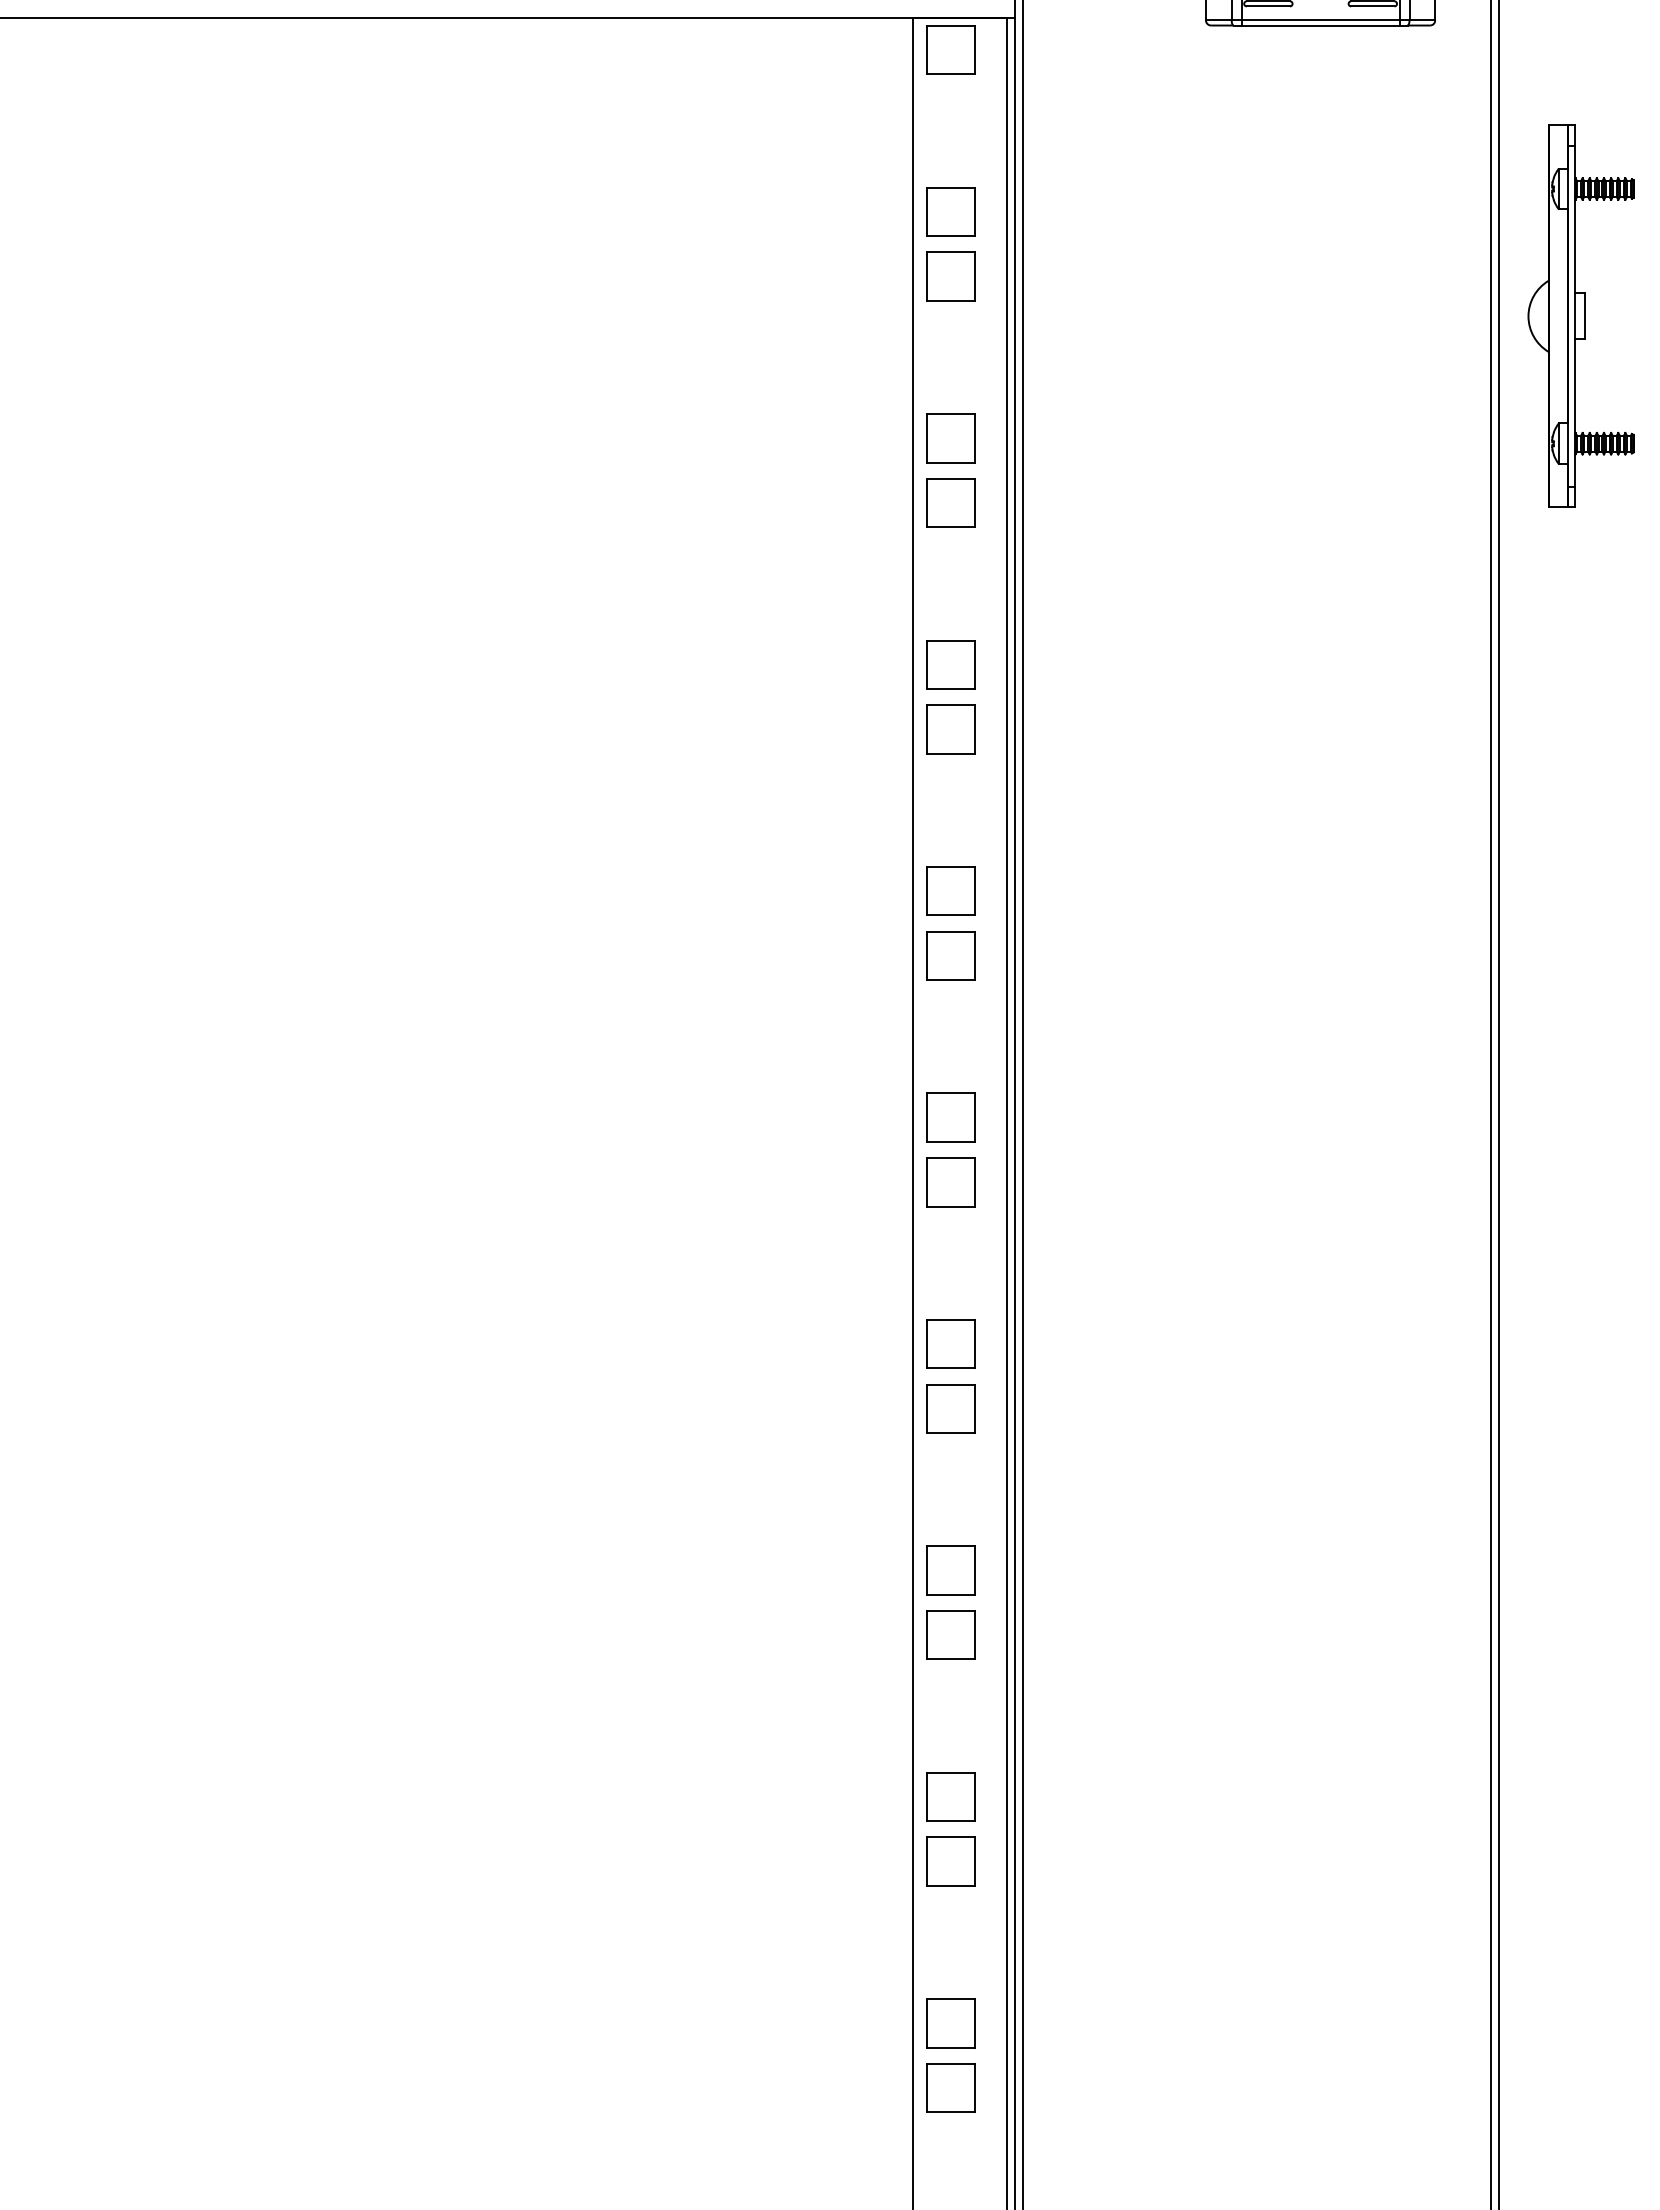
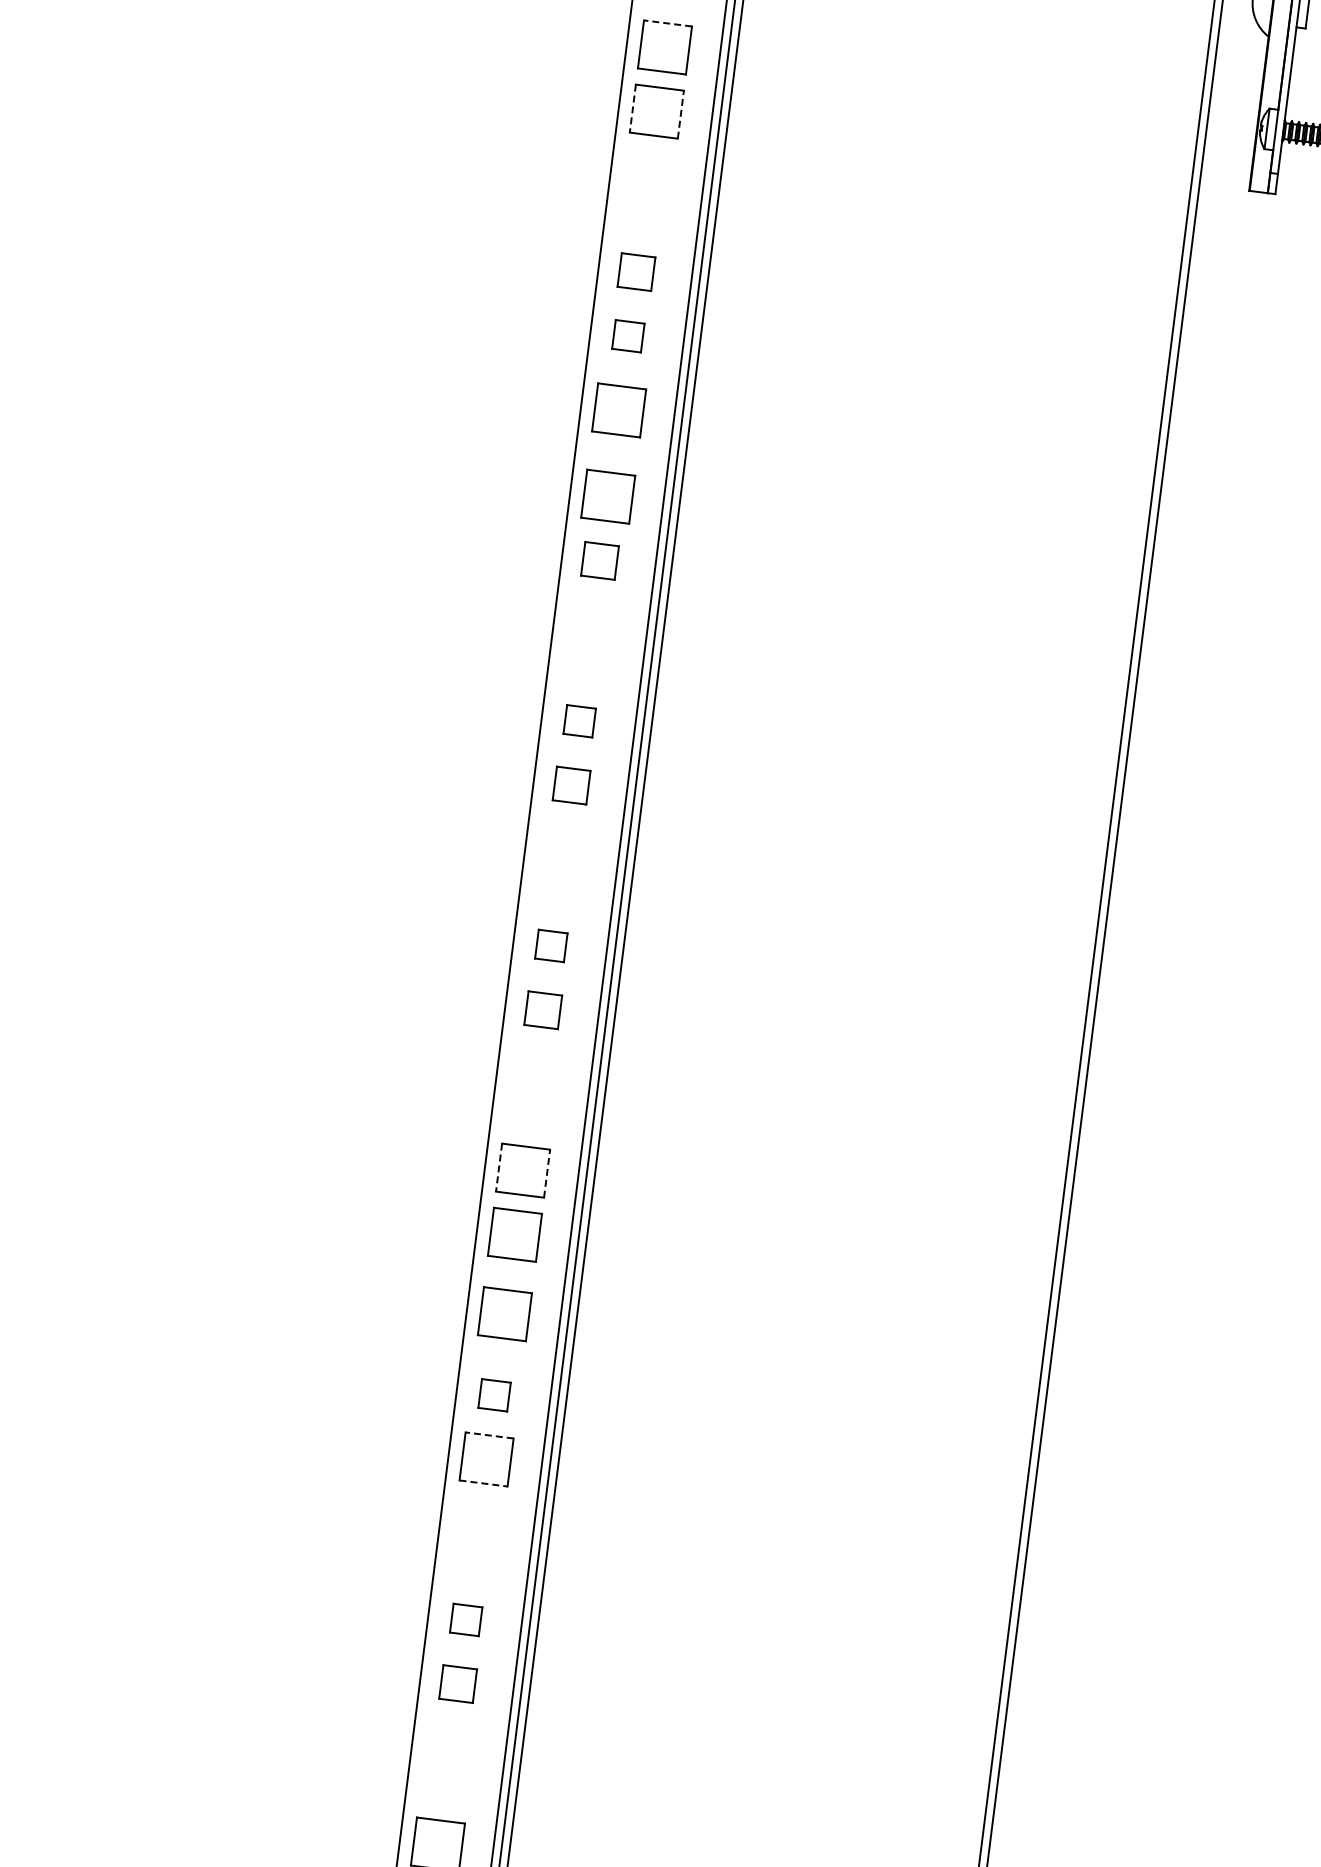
line: (950, 414) -> (667, 23), solid -> dashed
line: (975, 502) -> (680, 114), solid -> dashed
line: (927, 503) -> (633, 109), solid -> dashed
part: (950, 664) -> (635, 271), size x0.7
part: (950, 729) -> (627, 336), size x0.6
part: (950, 803) -> (618, 409), added
part: (950, 955) -> (599, 560), size x0.7
part: (950, 1117) -> (579, 721), size x0.6
part: (950, 1182) -> (570, 785), size x0.7
part: (950, 1343) -> (550, 945), size x0.6
part: (950, 1408) -> (542, 1009), size x0.7
line: (975, 1570) -> (547, 1173), solid -> dashed
line: (927, 1571) -> (499, 1168), solid -> dashed
part: (950, 1714) -> (504, 1313), added
part: (950, 1796) -> (493, 1394), size x0.6
line: (950, 1837) -> (488, 1435), solid -> dashed
line: (951, 1885) -> (483, 1483), solid -> dashed
part: (950, 2023) -> (465, 1619), size x0.6
part: (950, 2087) -> (457, 1683), size x0.7

